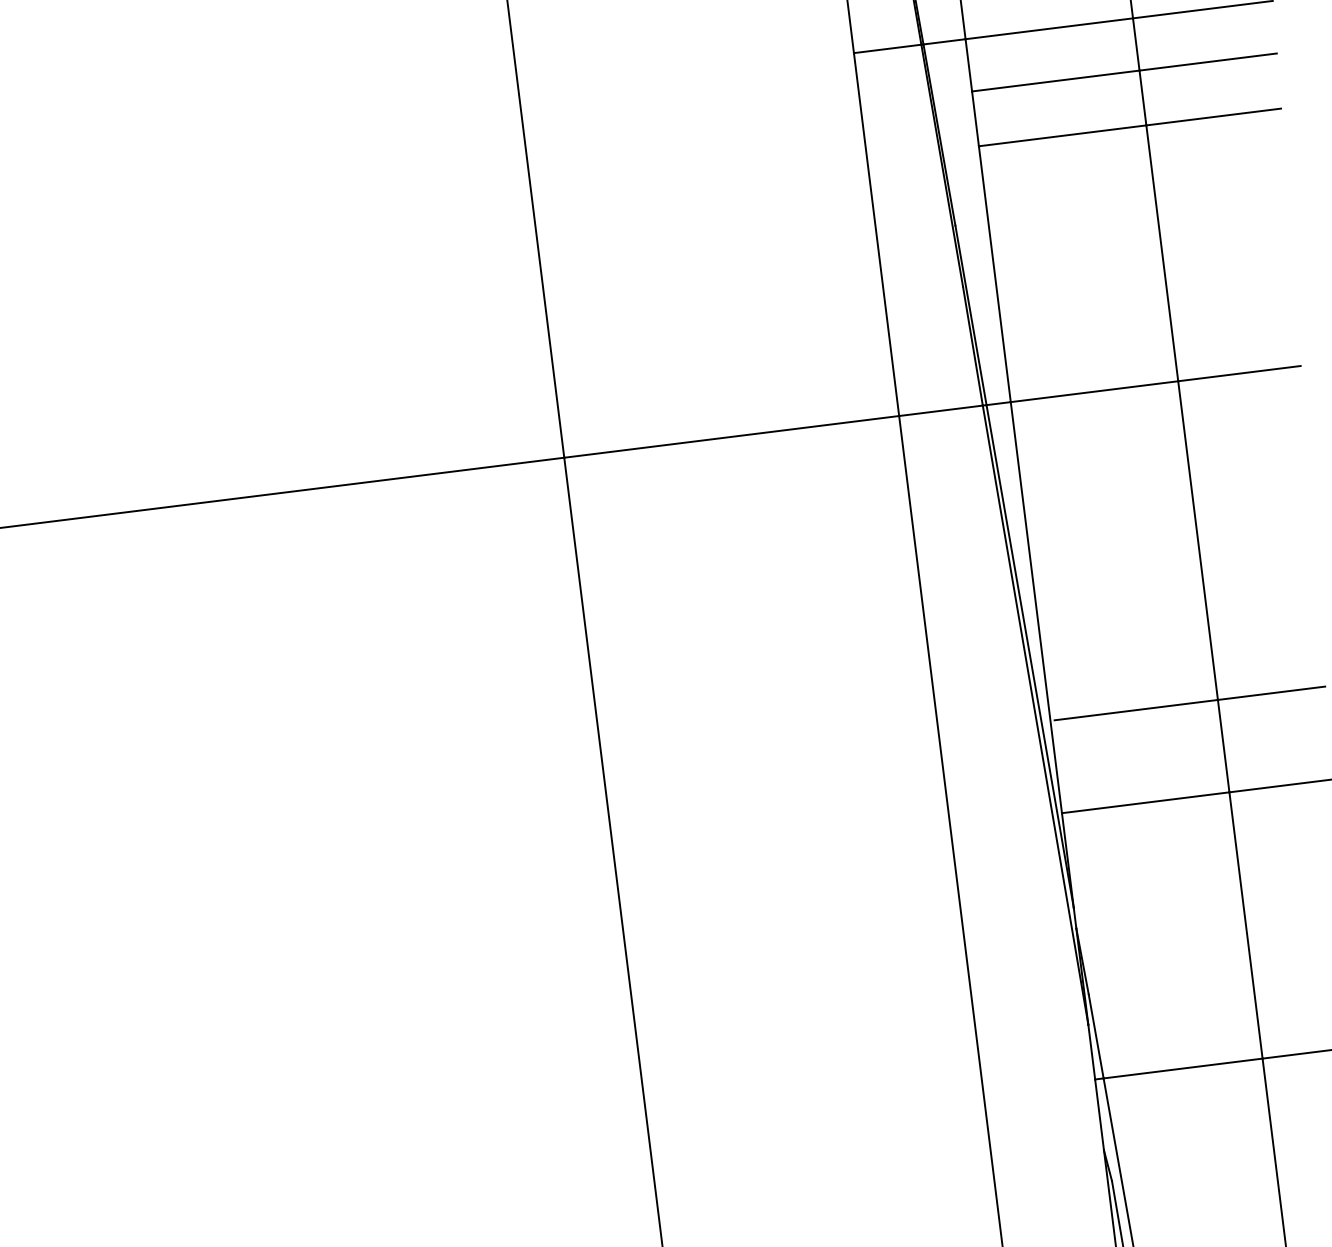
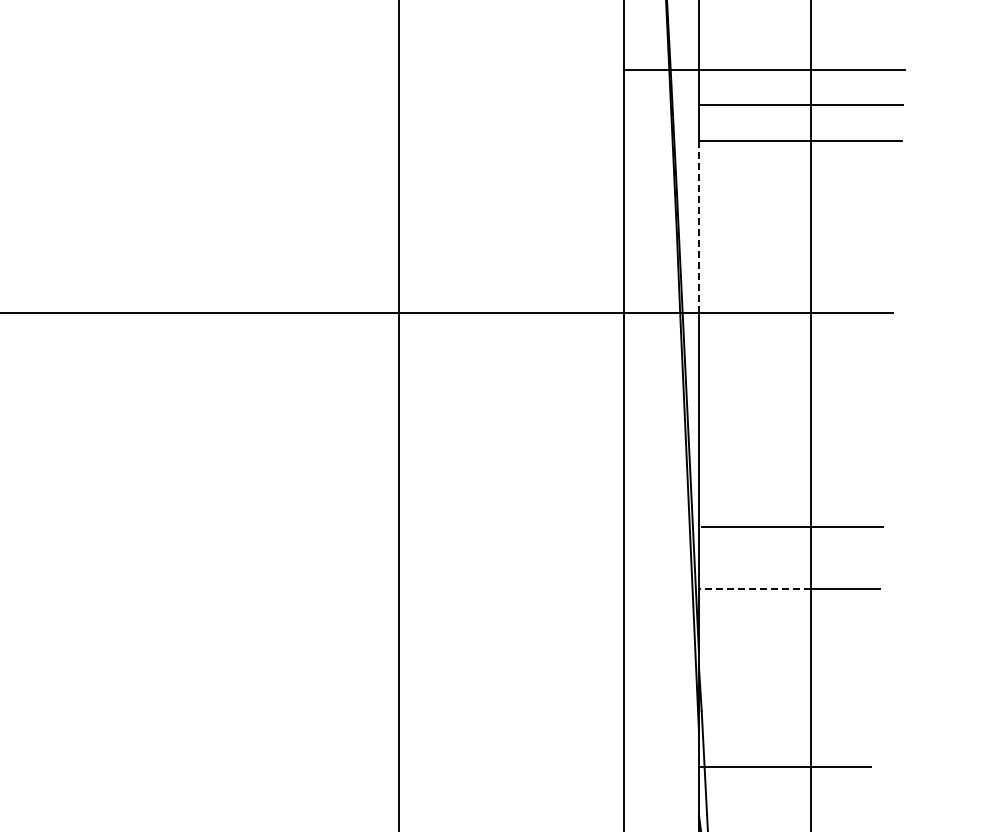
line: (994, 274) -> (698, 227), solid -> dashed
line: (1144, 802) -> (754, 588), solid -> dashed

